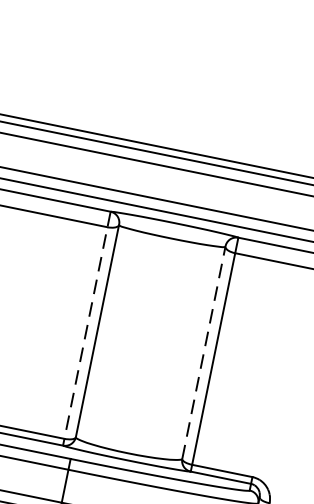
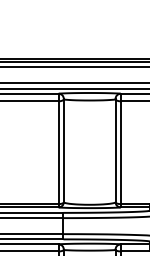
line: (86, 328) -> (58, 150), dashed -> solid
line: (203, 352) -> (115, 150), dashed -> solid

